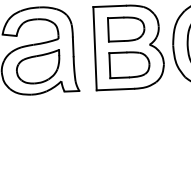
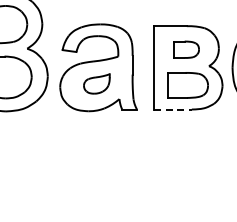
part: (126, 29) -> (186, 49), size x0.7
part: (37, 66) -> (96, 83), size x0.6
line: (115, 89) -> (173, 109), solid -> dashed

